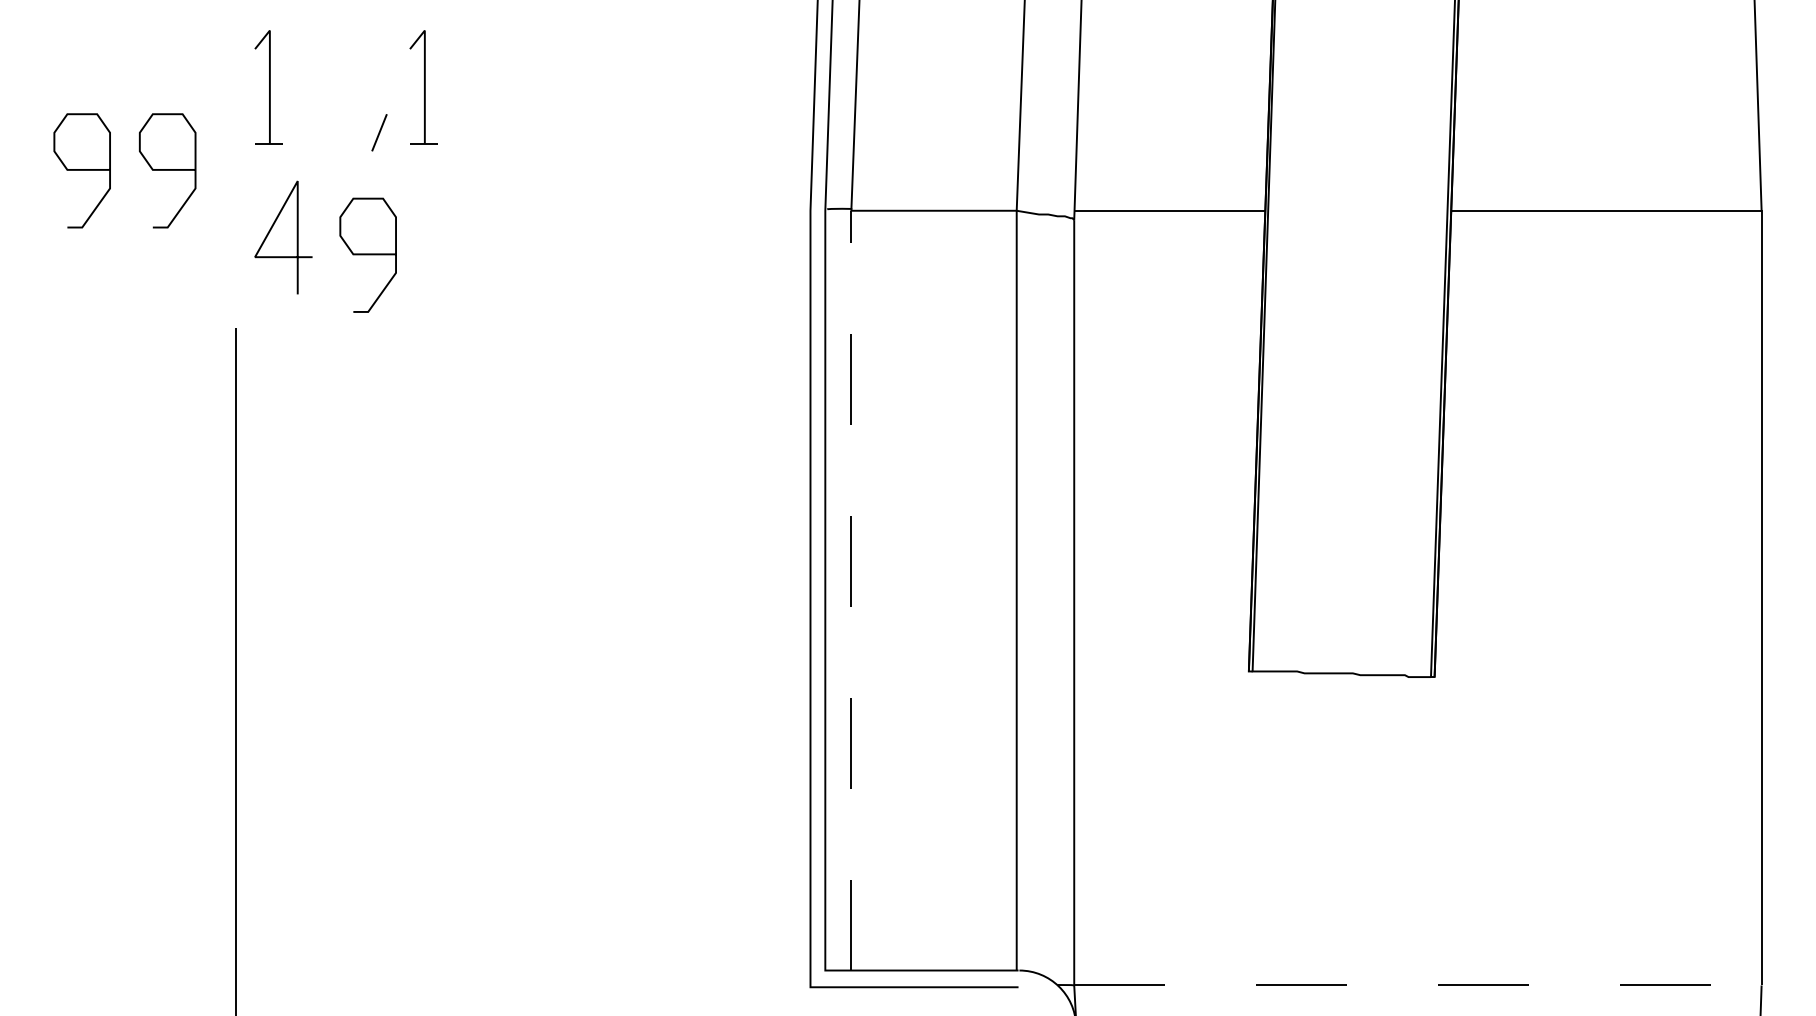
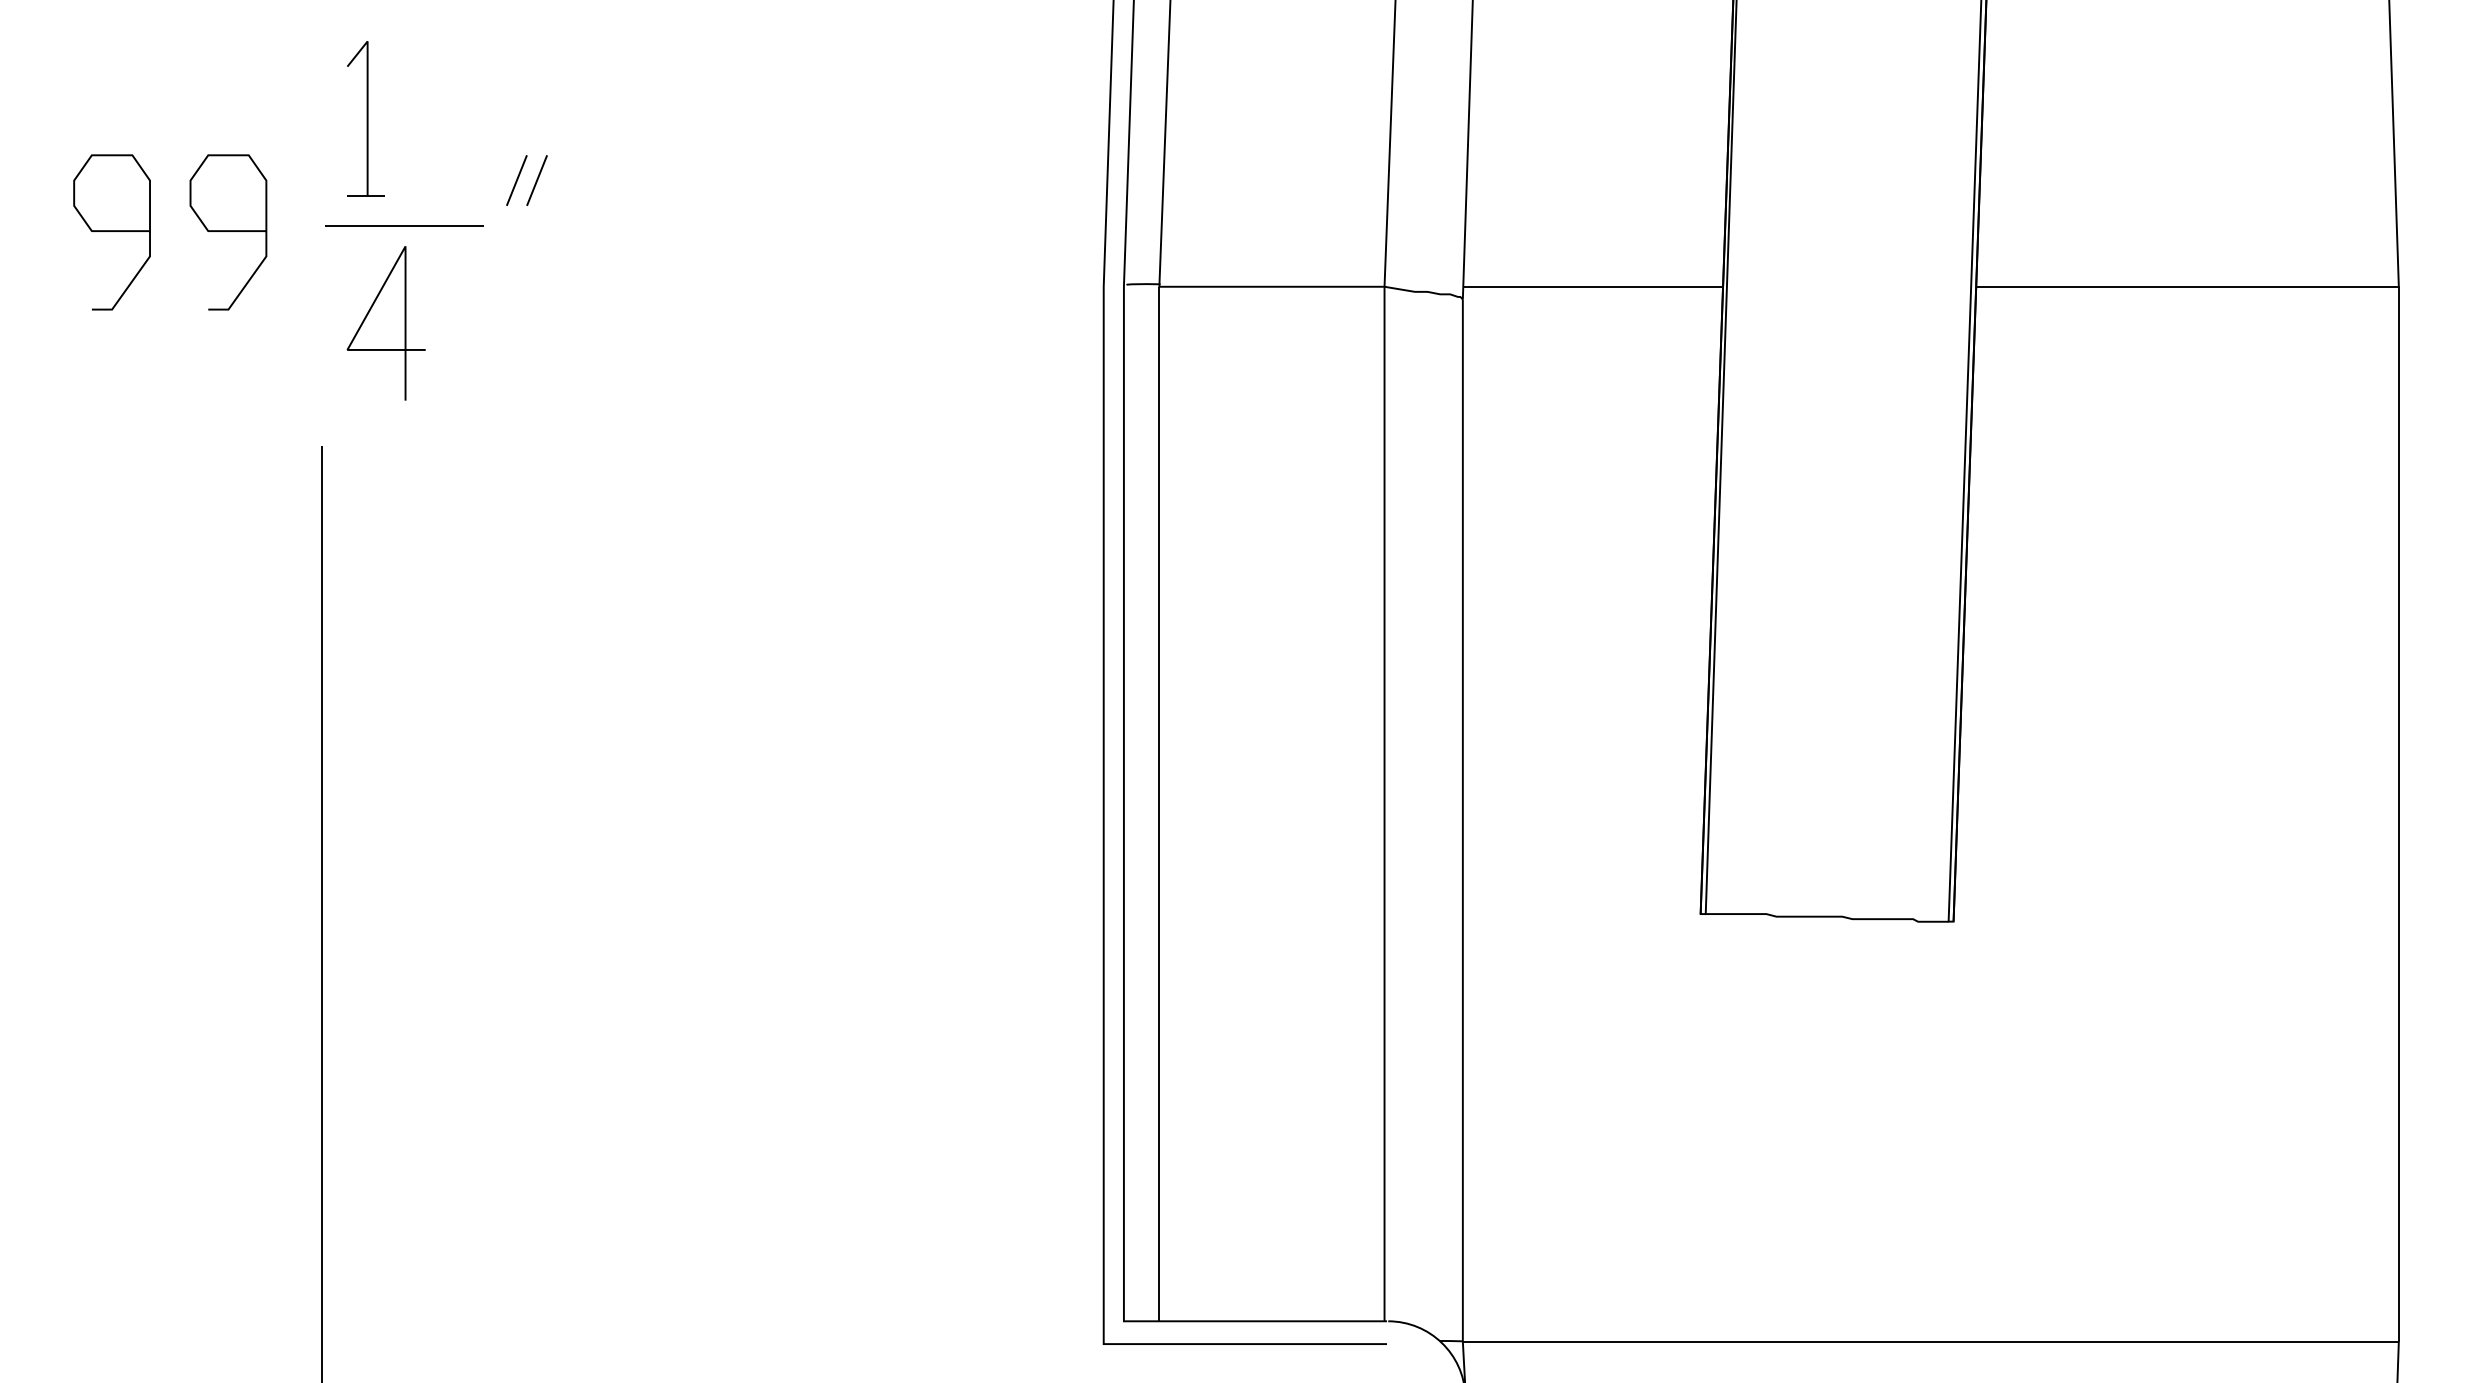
part: (423, 87) -> (576, 118), removed
line: (393, 132) -> (536, 180), added
line: (296, 165) -> (404, 225), added
curve: (368, 254) -> (501, 346), removed
line: (851, 590) -> (1159, 803), dashed -> solid
line: (1417, 985) -> (1930, 1341), dashed -> solid

